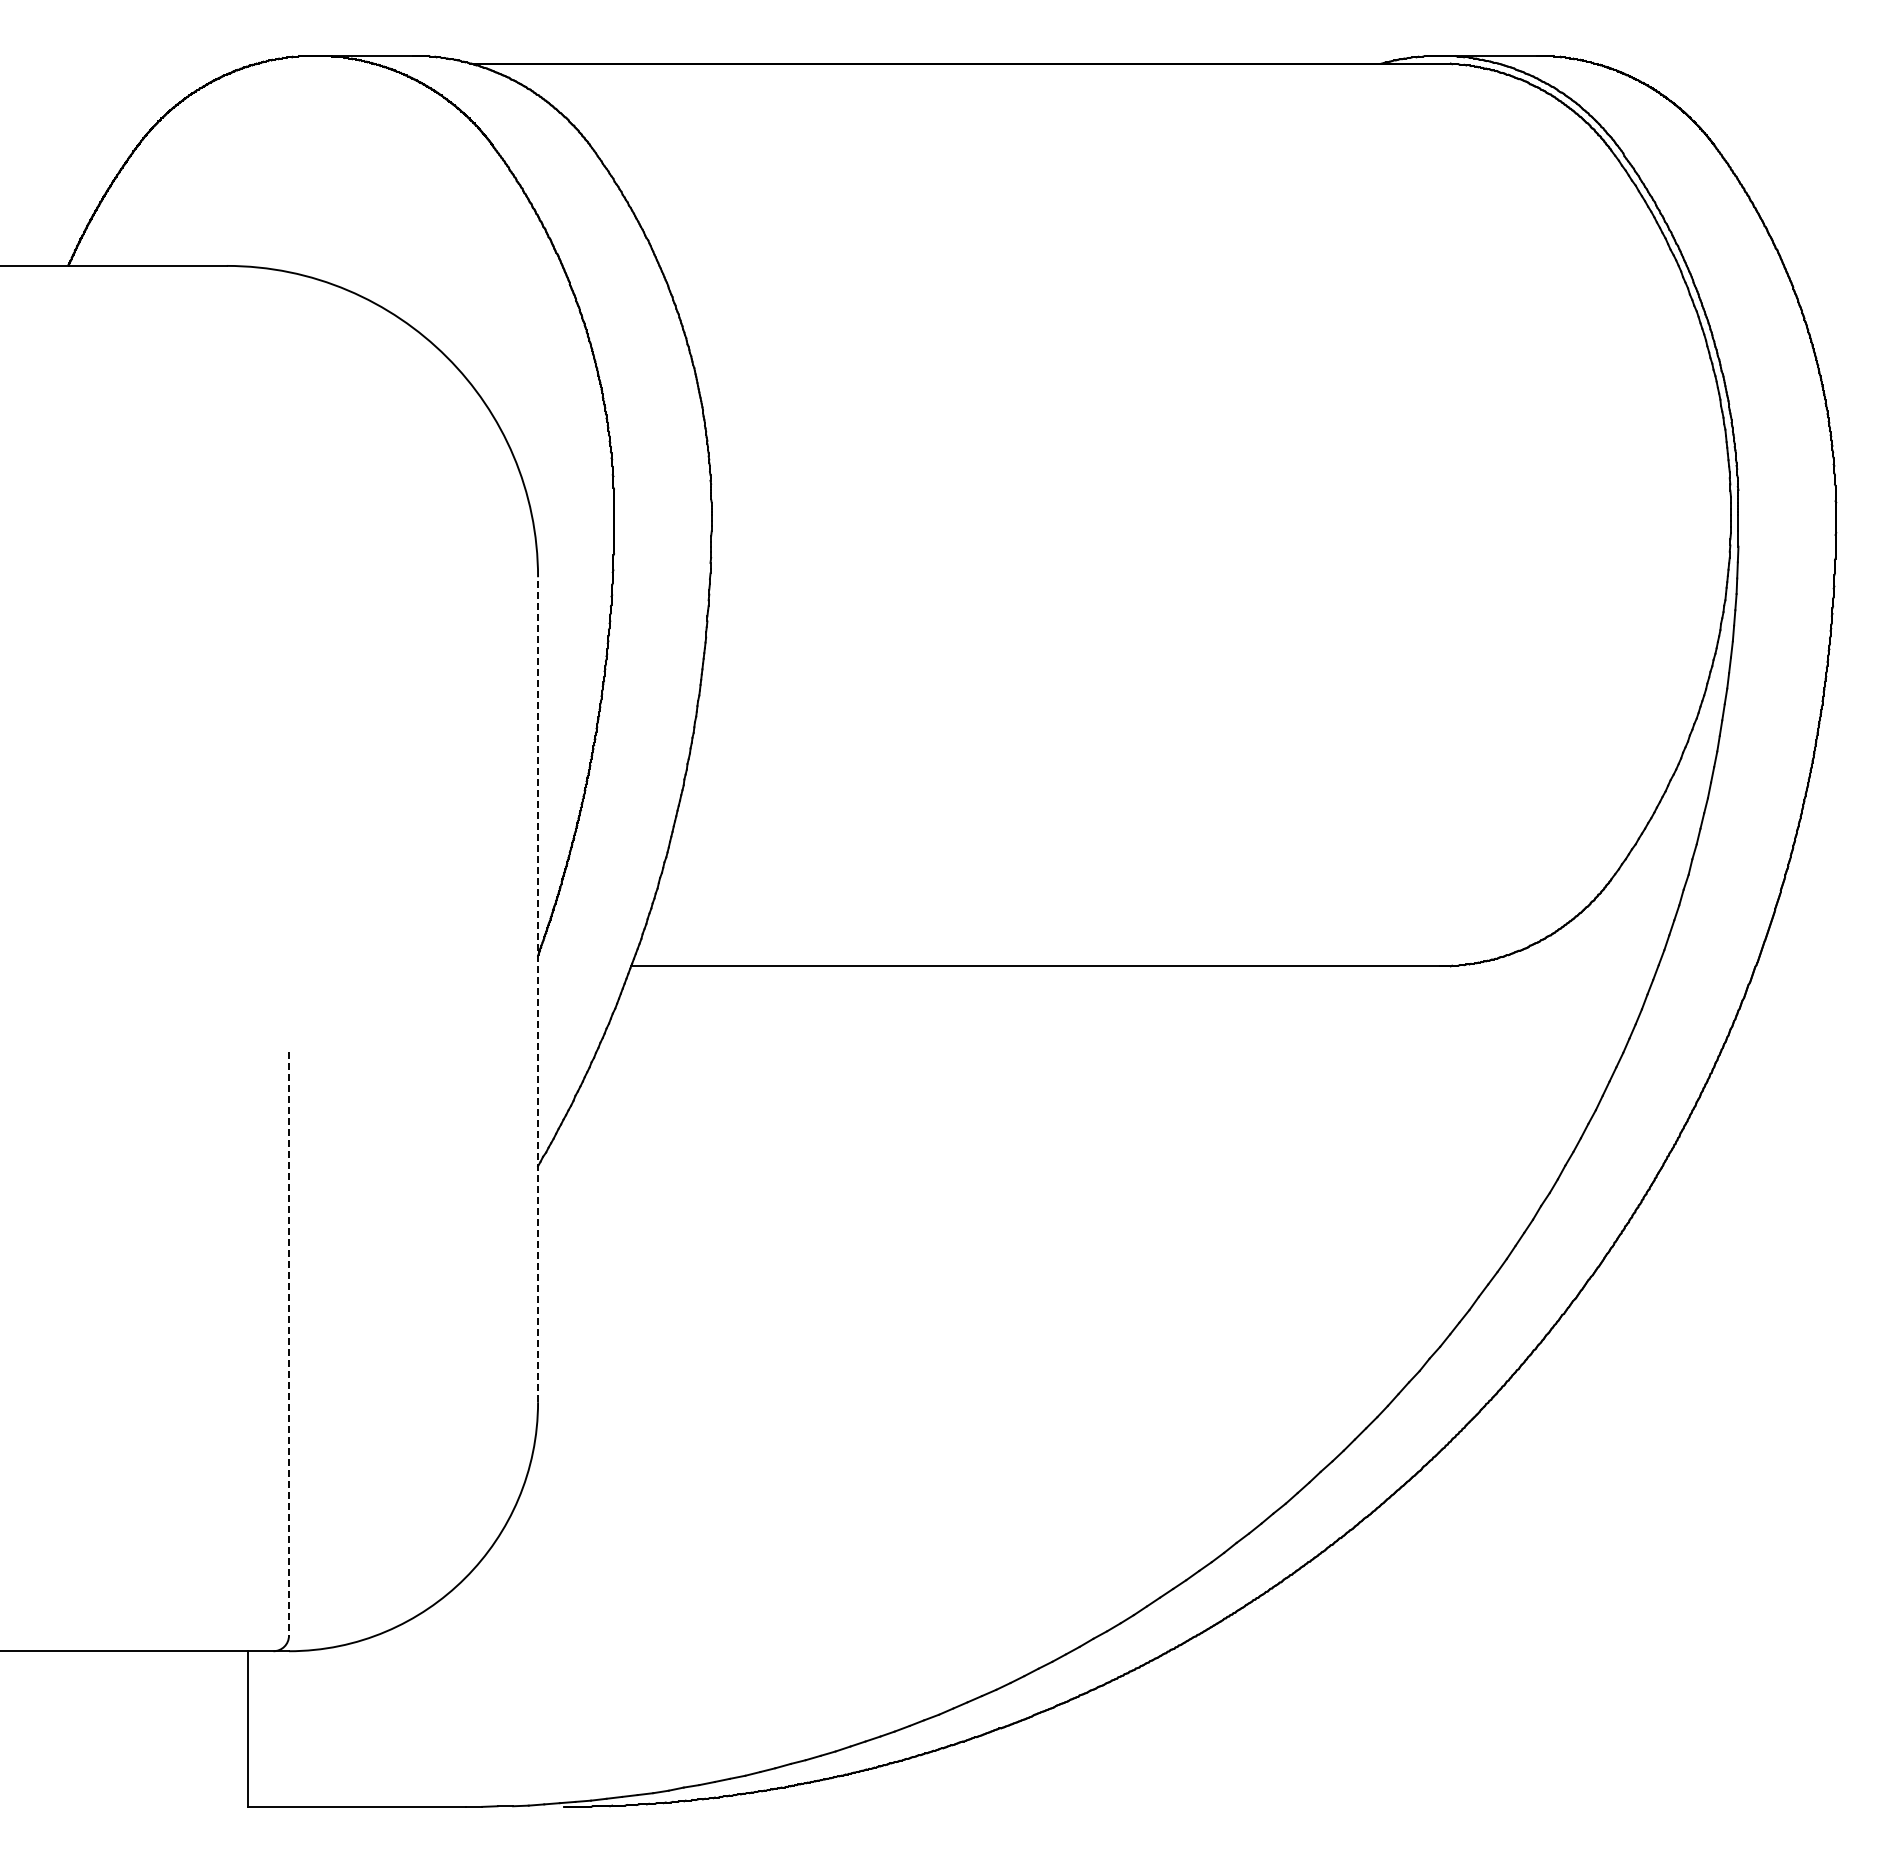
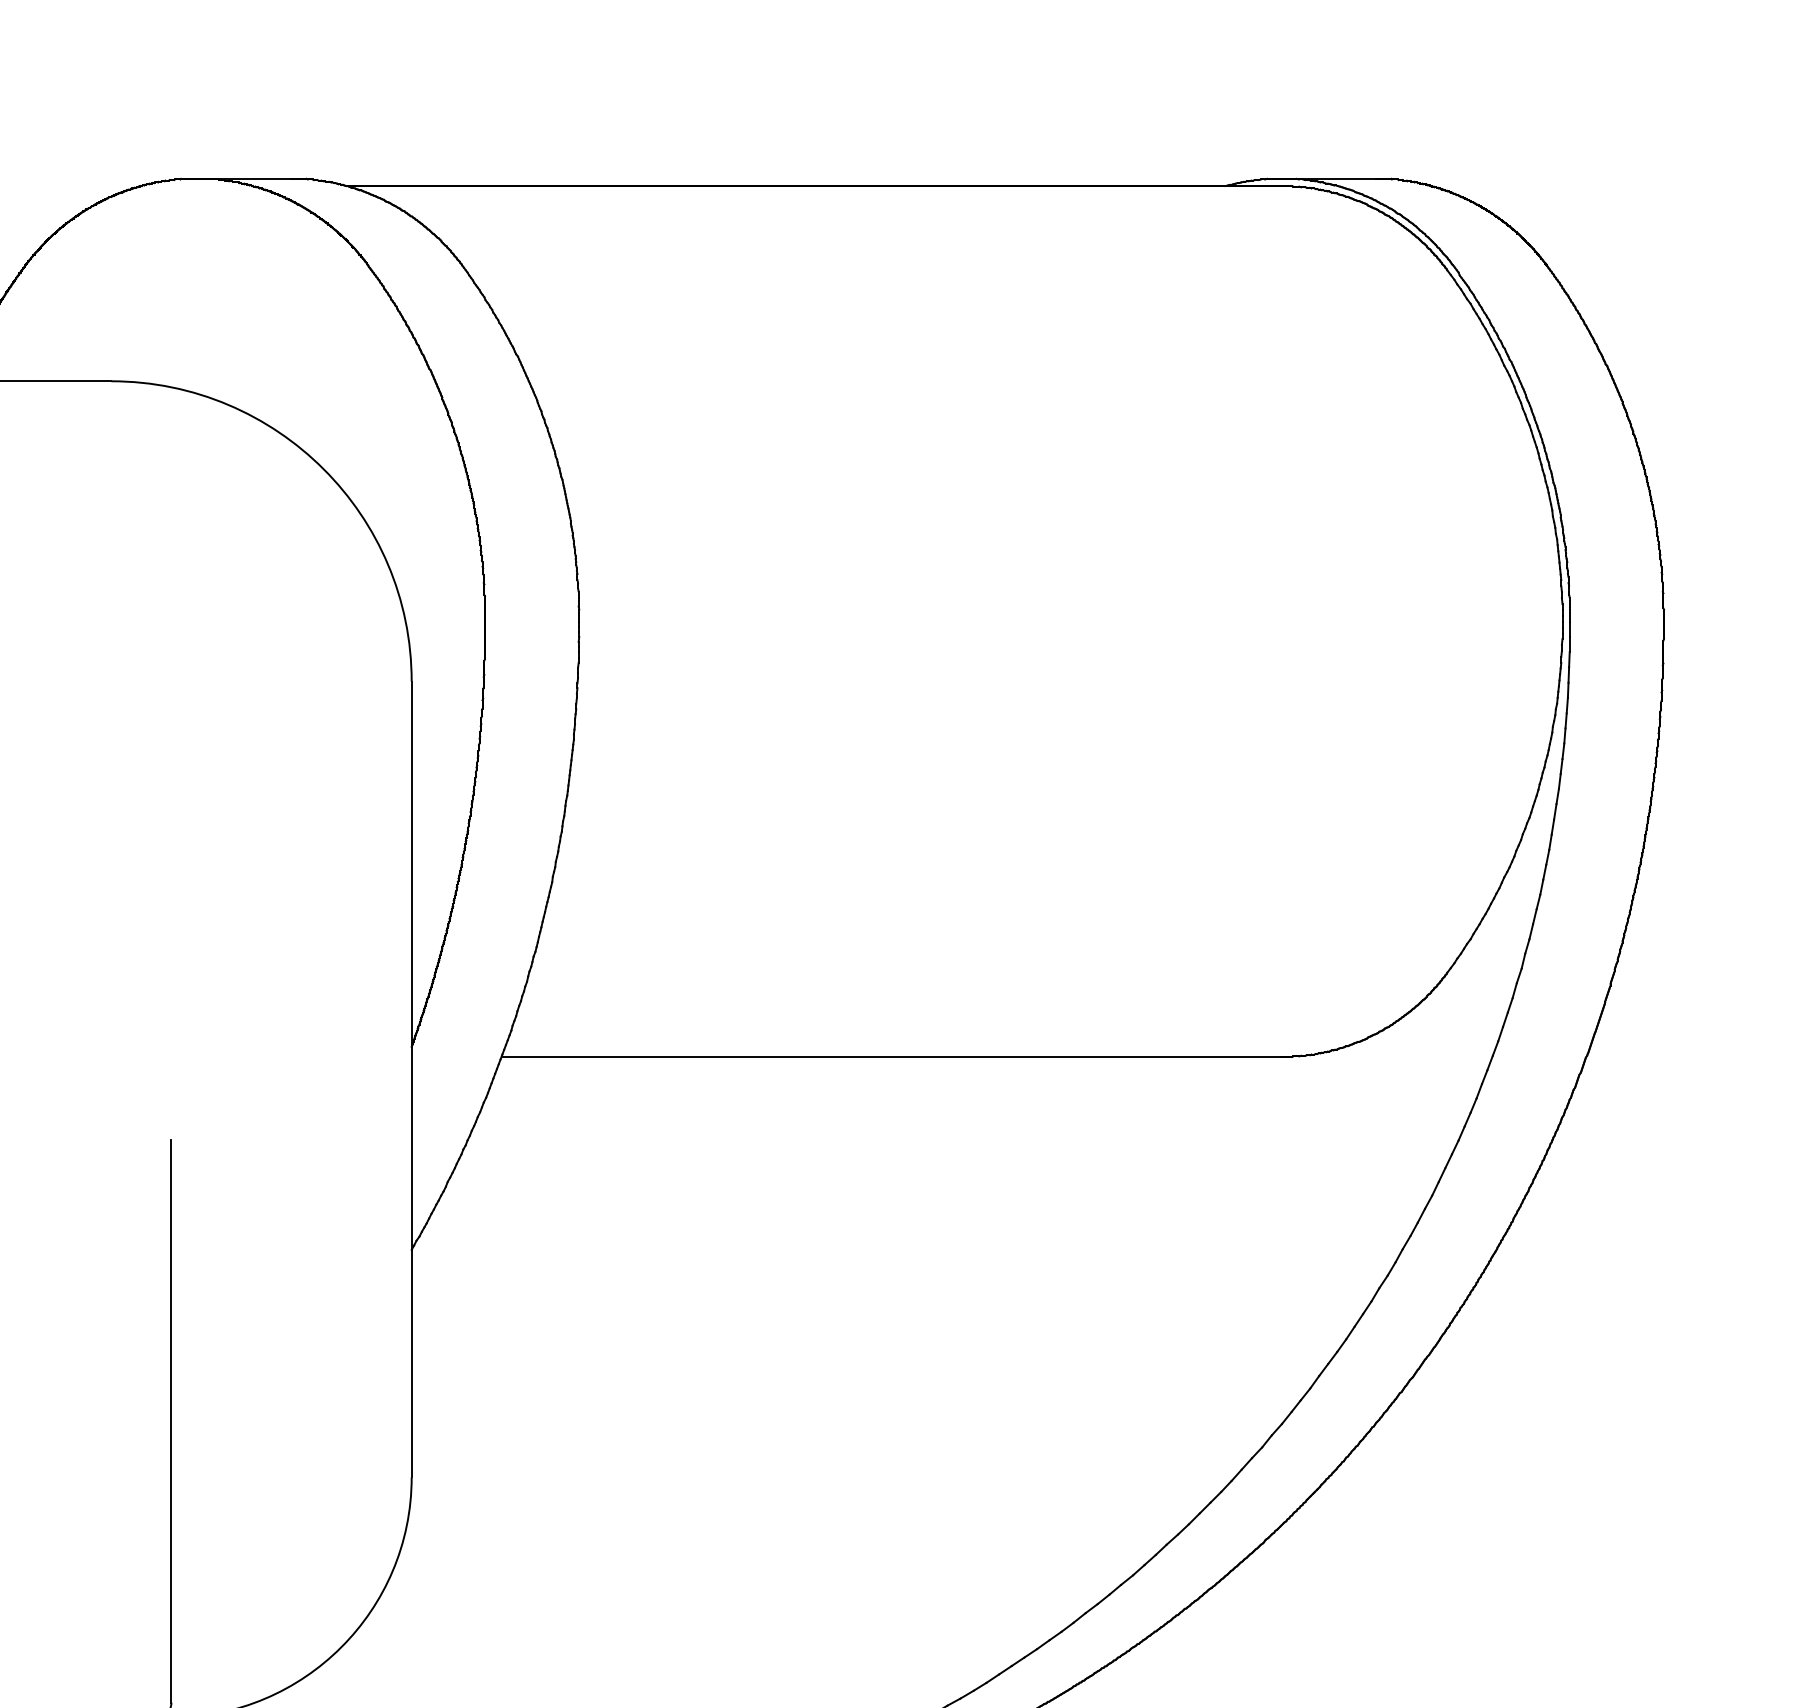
line: (538, 989) -> (412, 1079), dashed -> solid
line: (289, 1343) -> (171, 1420), dashed -> solid

